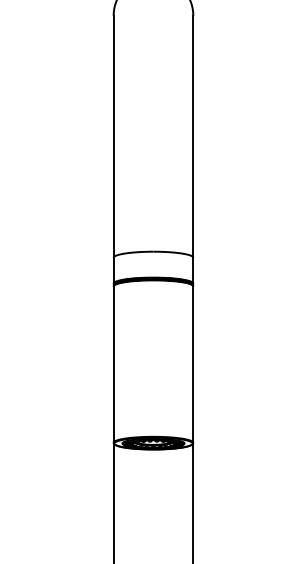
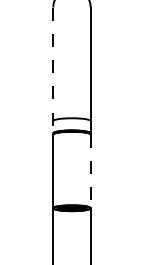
line: (114, 152) -> (53, 71), solid -> dashed
line: (192, 365) -> (90, 171), solid -> dashed

